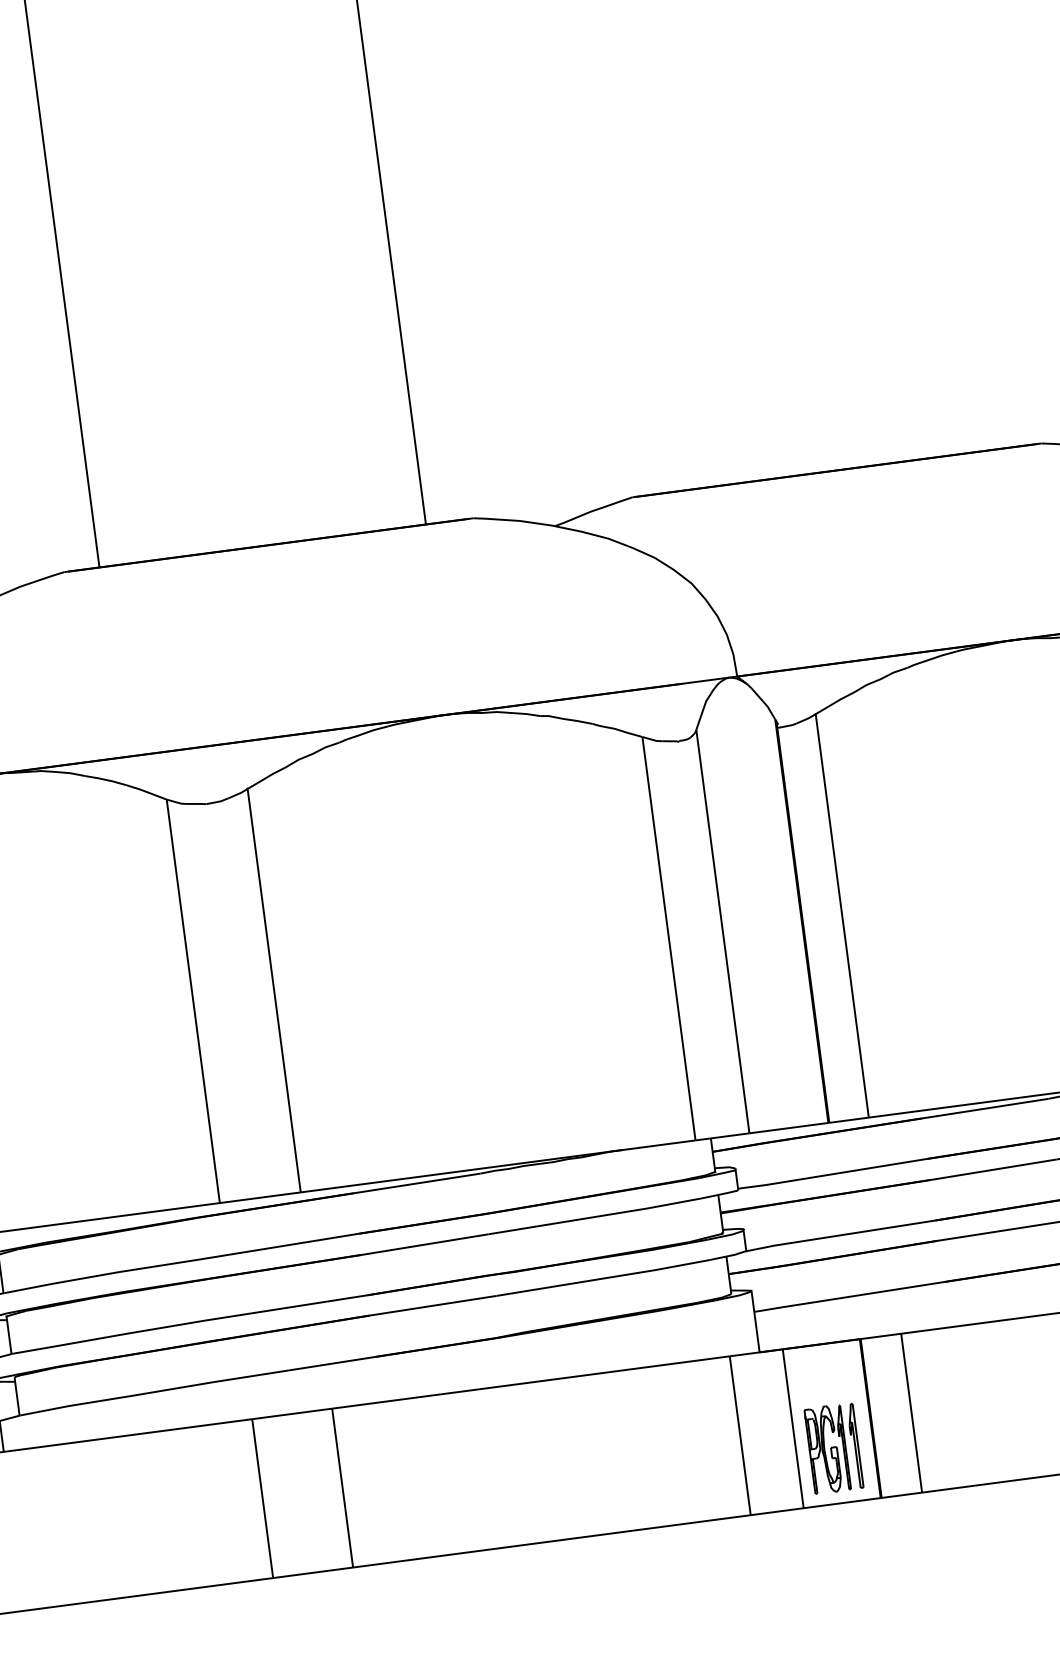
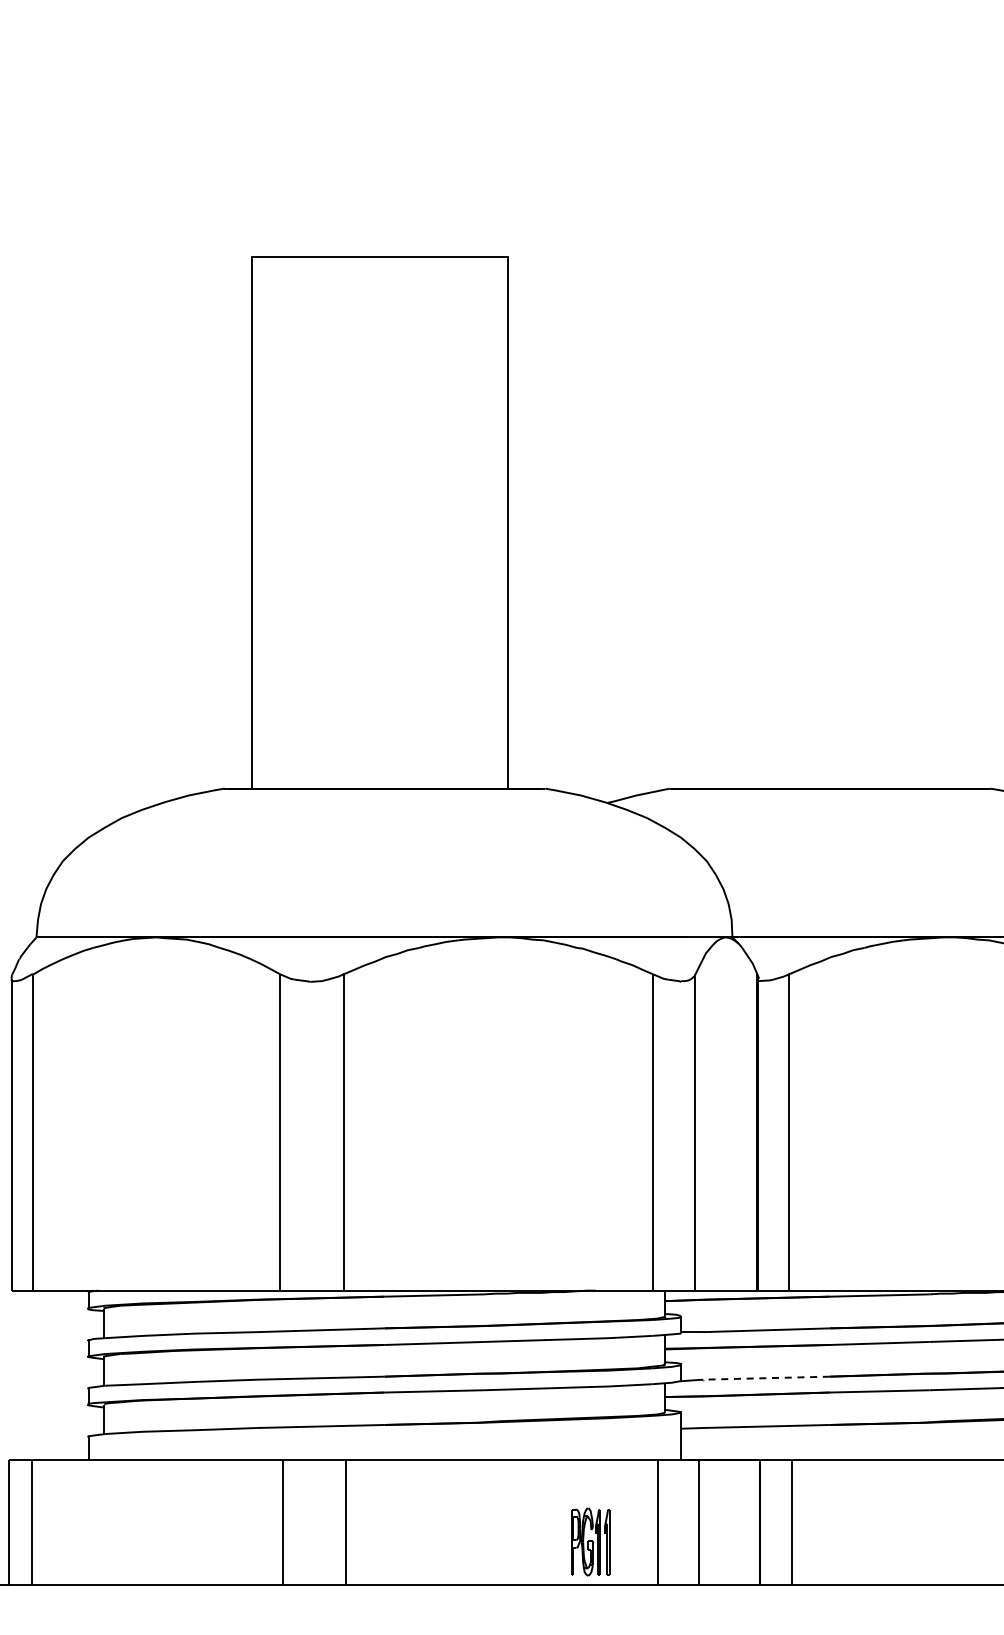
line: (853, 1233) -> (765, 1378), solid -> dashed
part: (833, 1447) -> (590, 1541), moved

